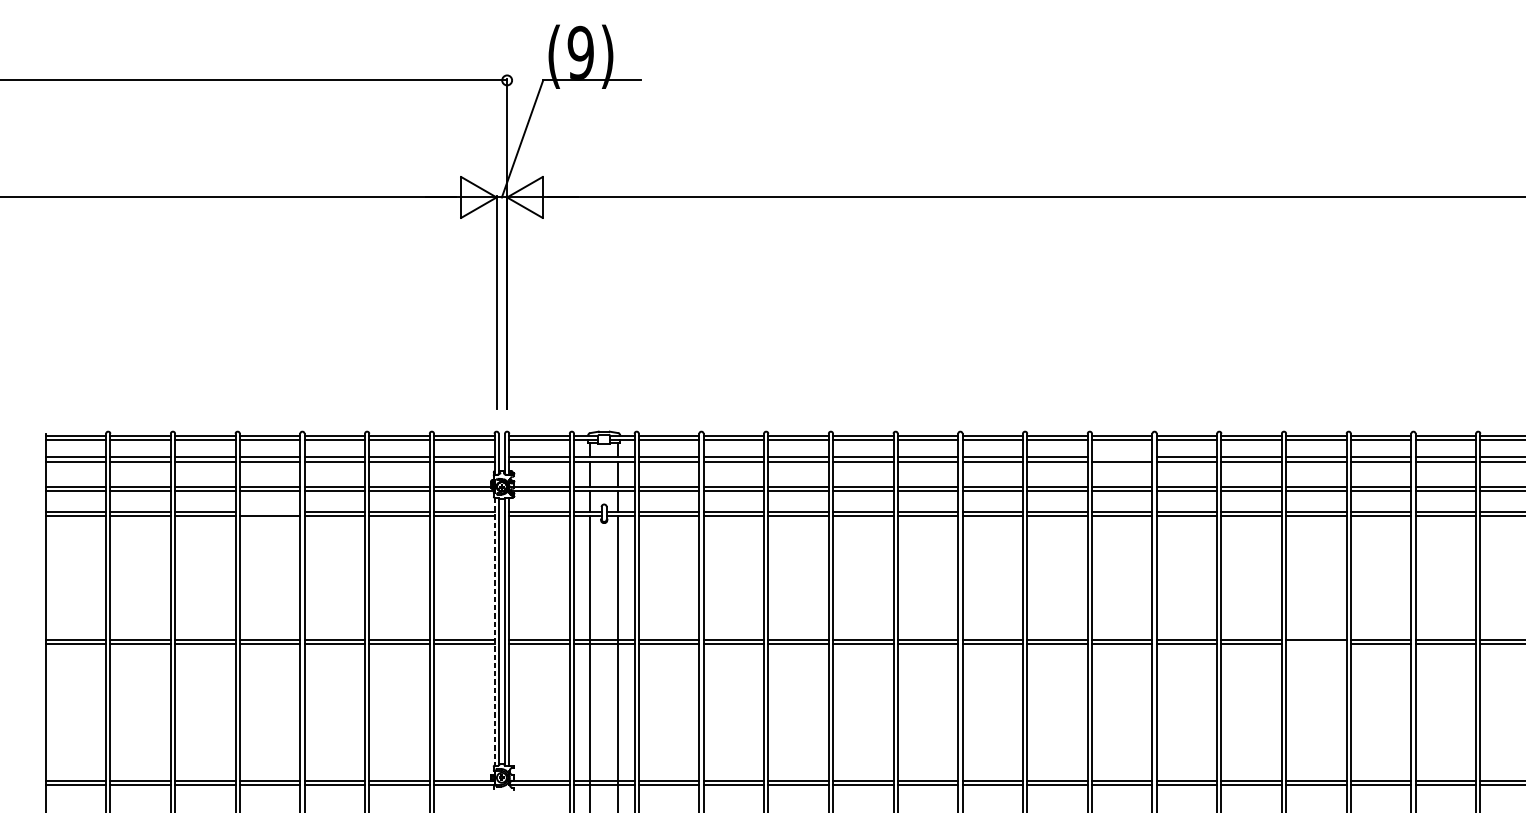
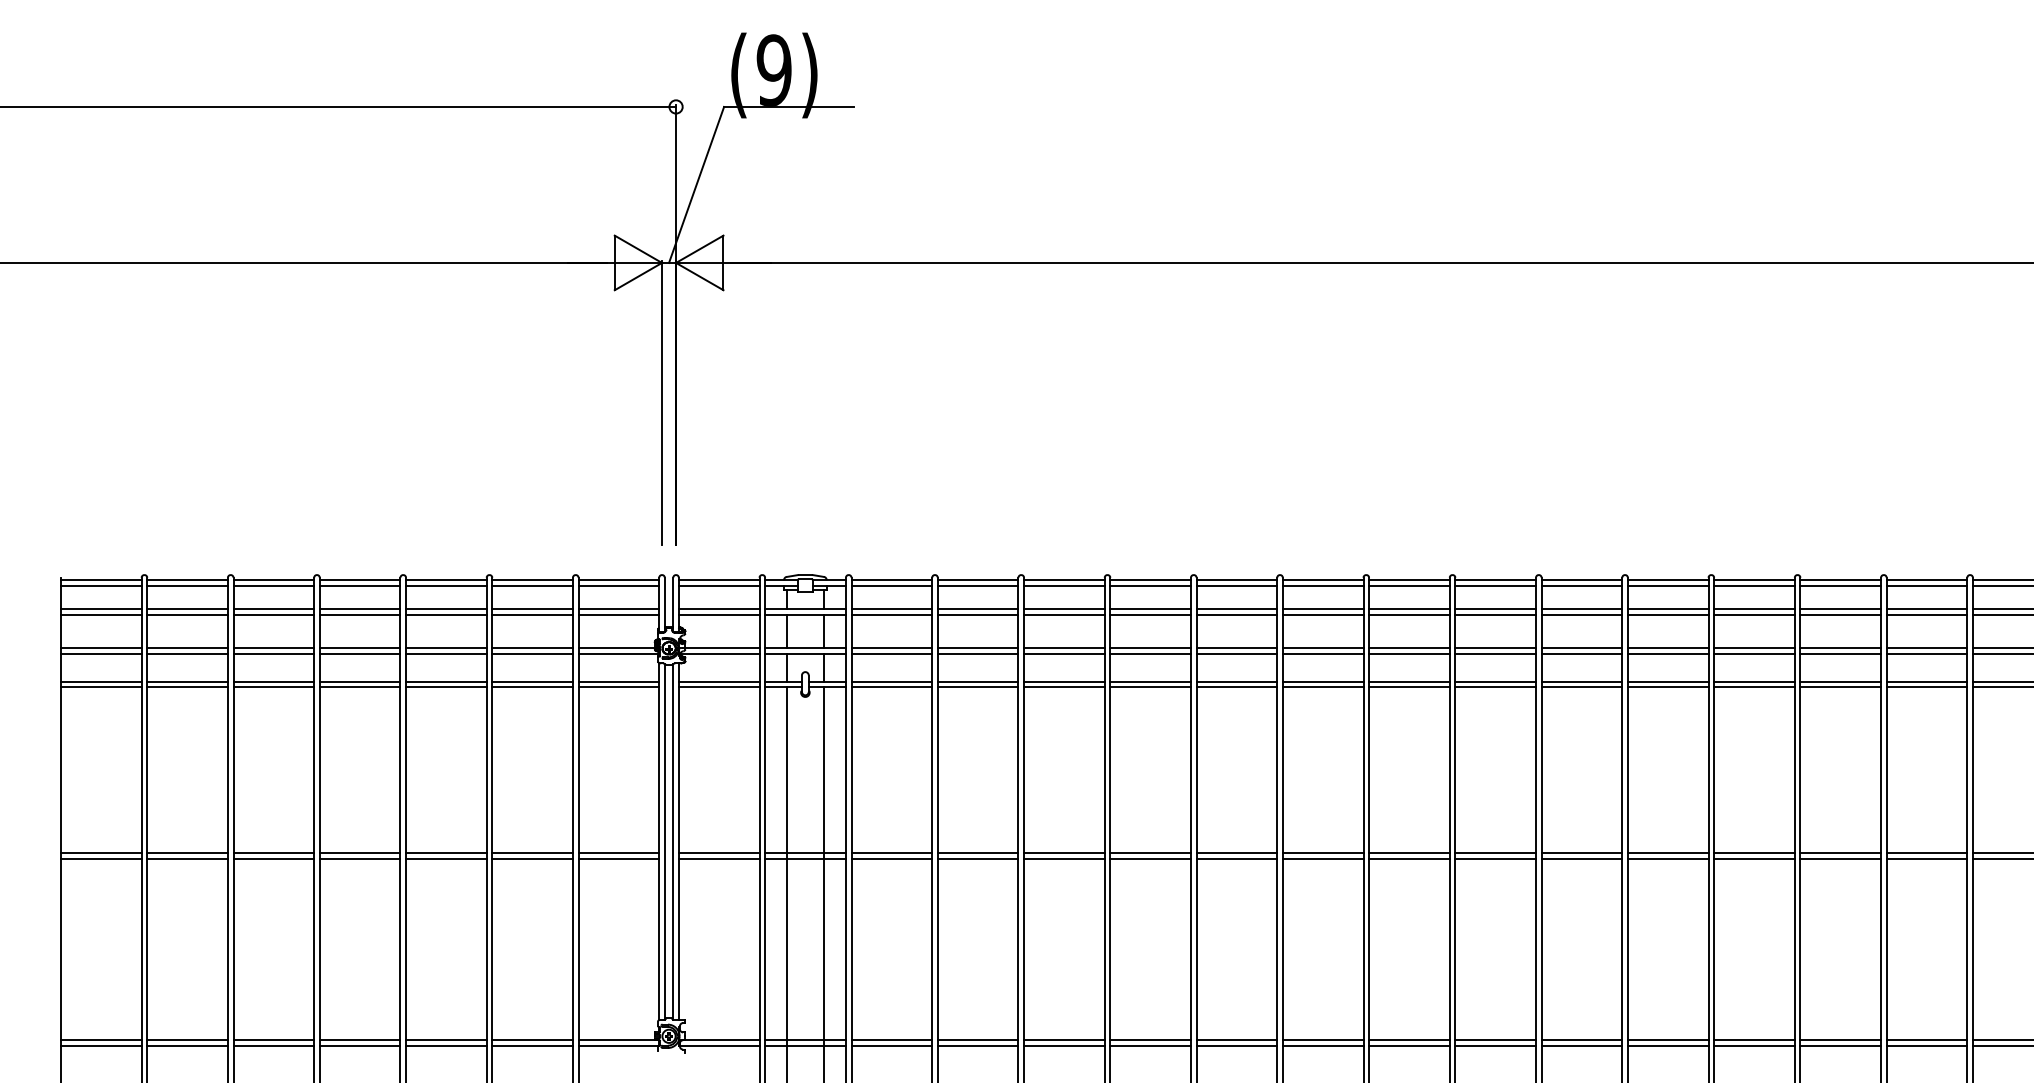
line: (1122, 457) -> (1495, 609), added
line: (269, 511) -> (359, 681), added
line: (494, 632) -> (659, 842), dashed -> solid
line: (1316, 644) -> (1754, 858), added

